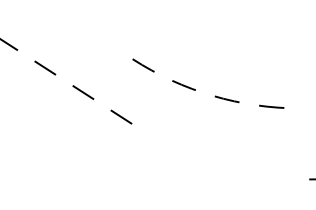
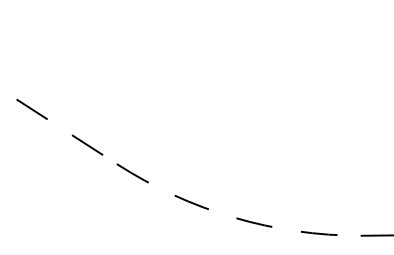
curve: (215, 95) -> (237, 216), moved

